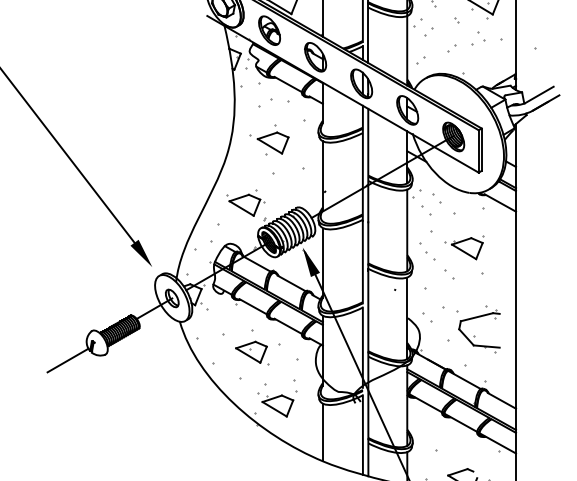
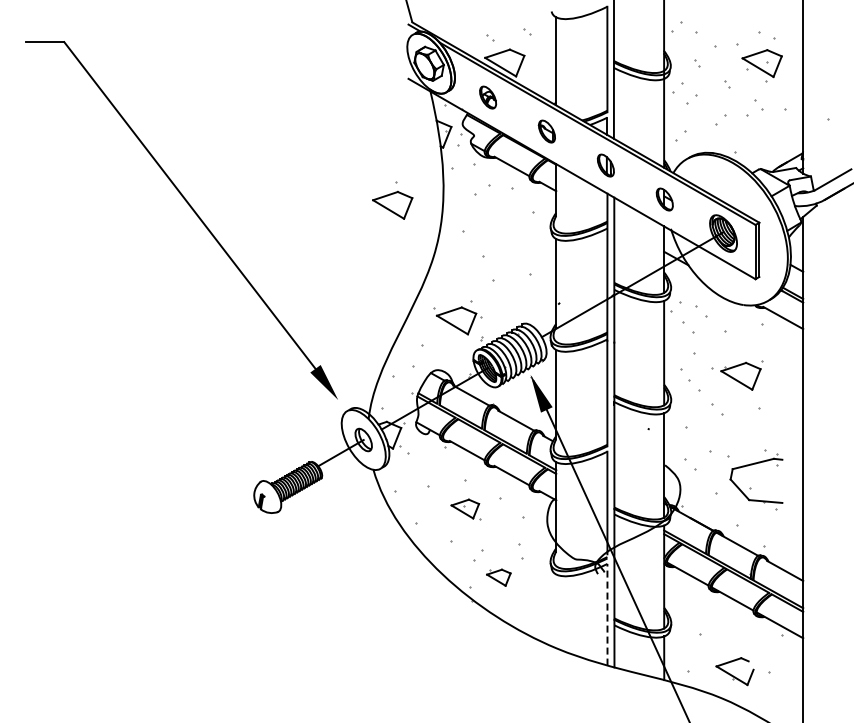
part: (269, 30) -> (487, 97), size x0.6
part: (315, 57) -> (546, 131), size x0.6
part: (361, 83) -> (605, 165), size x0.6
part: (407, 110) -> (664, 199), size x0.6
part: (272, 139) -> (392, 200), moved
part: (251, 352) -> (465, 509), size x0.7
line: (68, 360) -> (230, 519), removed
part: (277, 405) -> (498, 577), size x0.6
line: (323, 432) -> (556, 611), removed
line: (362, 434) -> (607, 614), solid -> dashed

